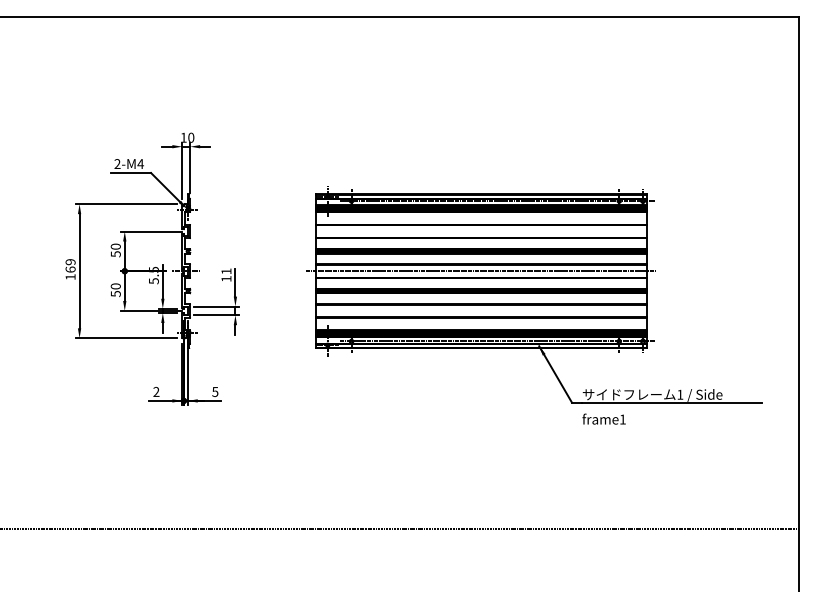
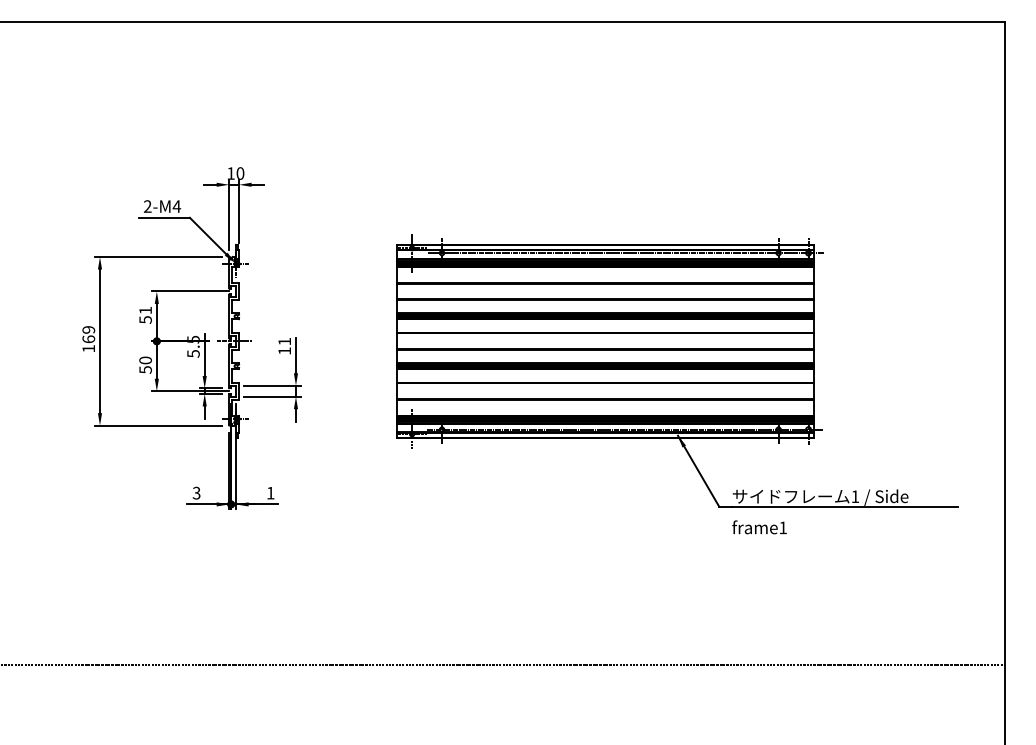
text: (115, 246) -> (145, 310), 50 -> 51
line: (481, 271) -> (605, 341), removed
text: (156, 392) -> (196, 493), 2 -> 3
text: (215, 392) -> (270, 493), 5 -> 1

